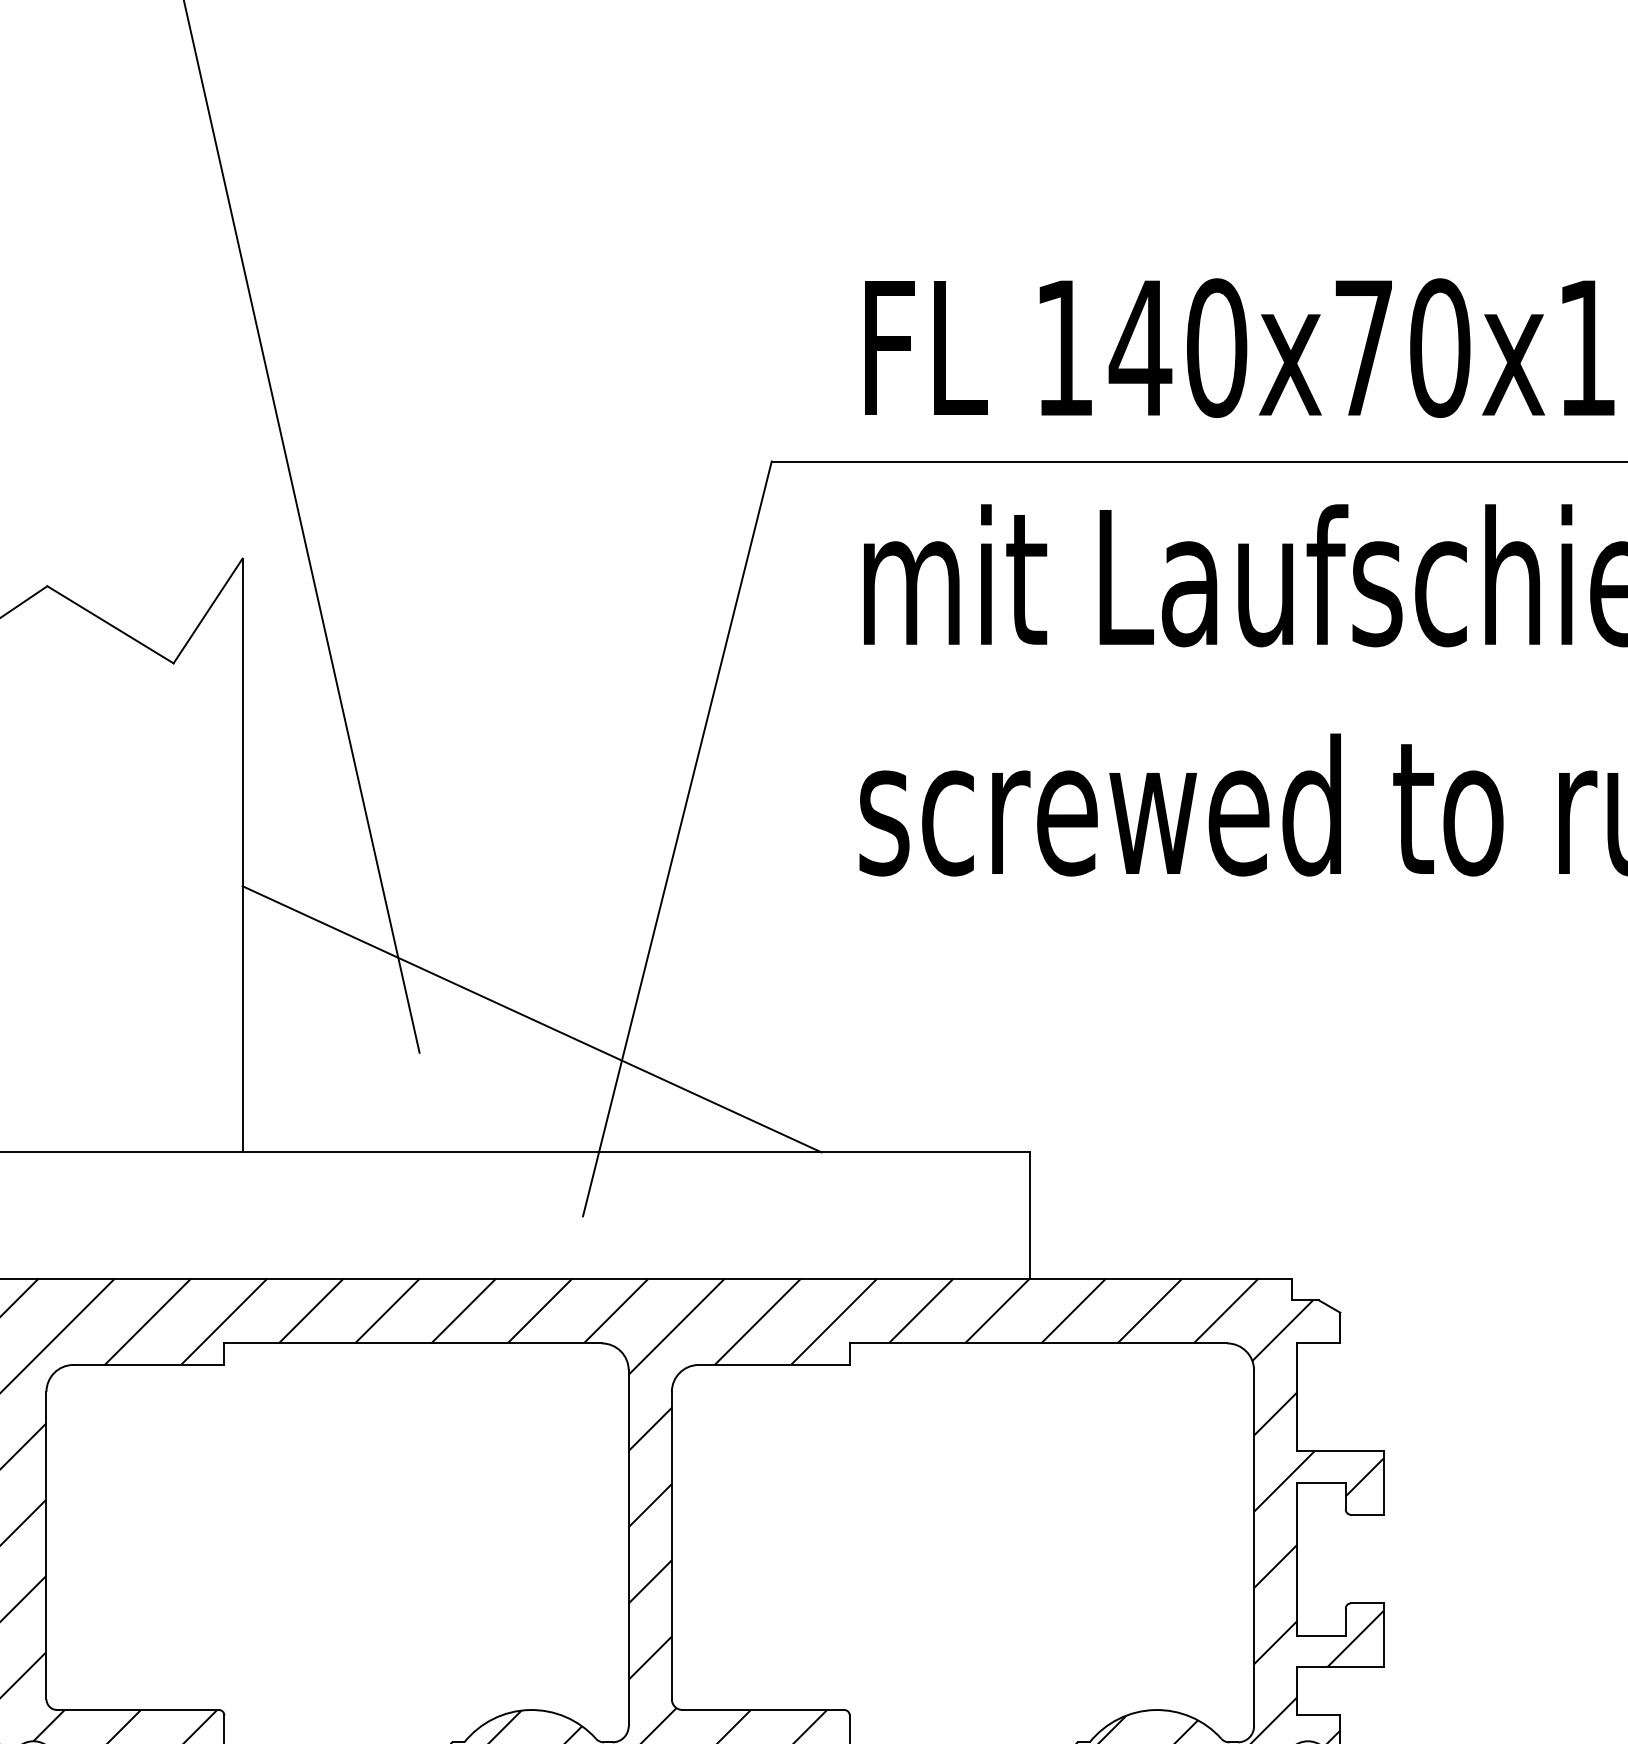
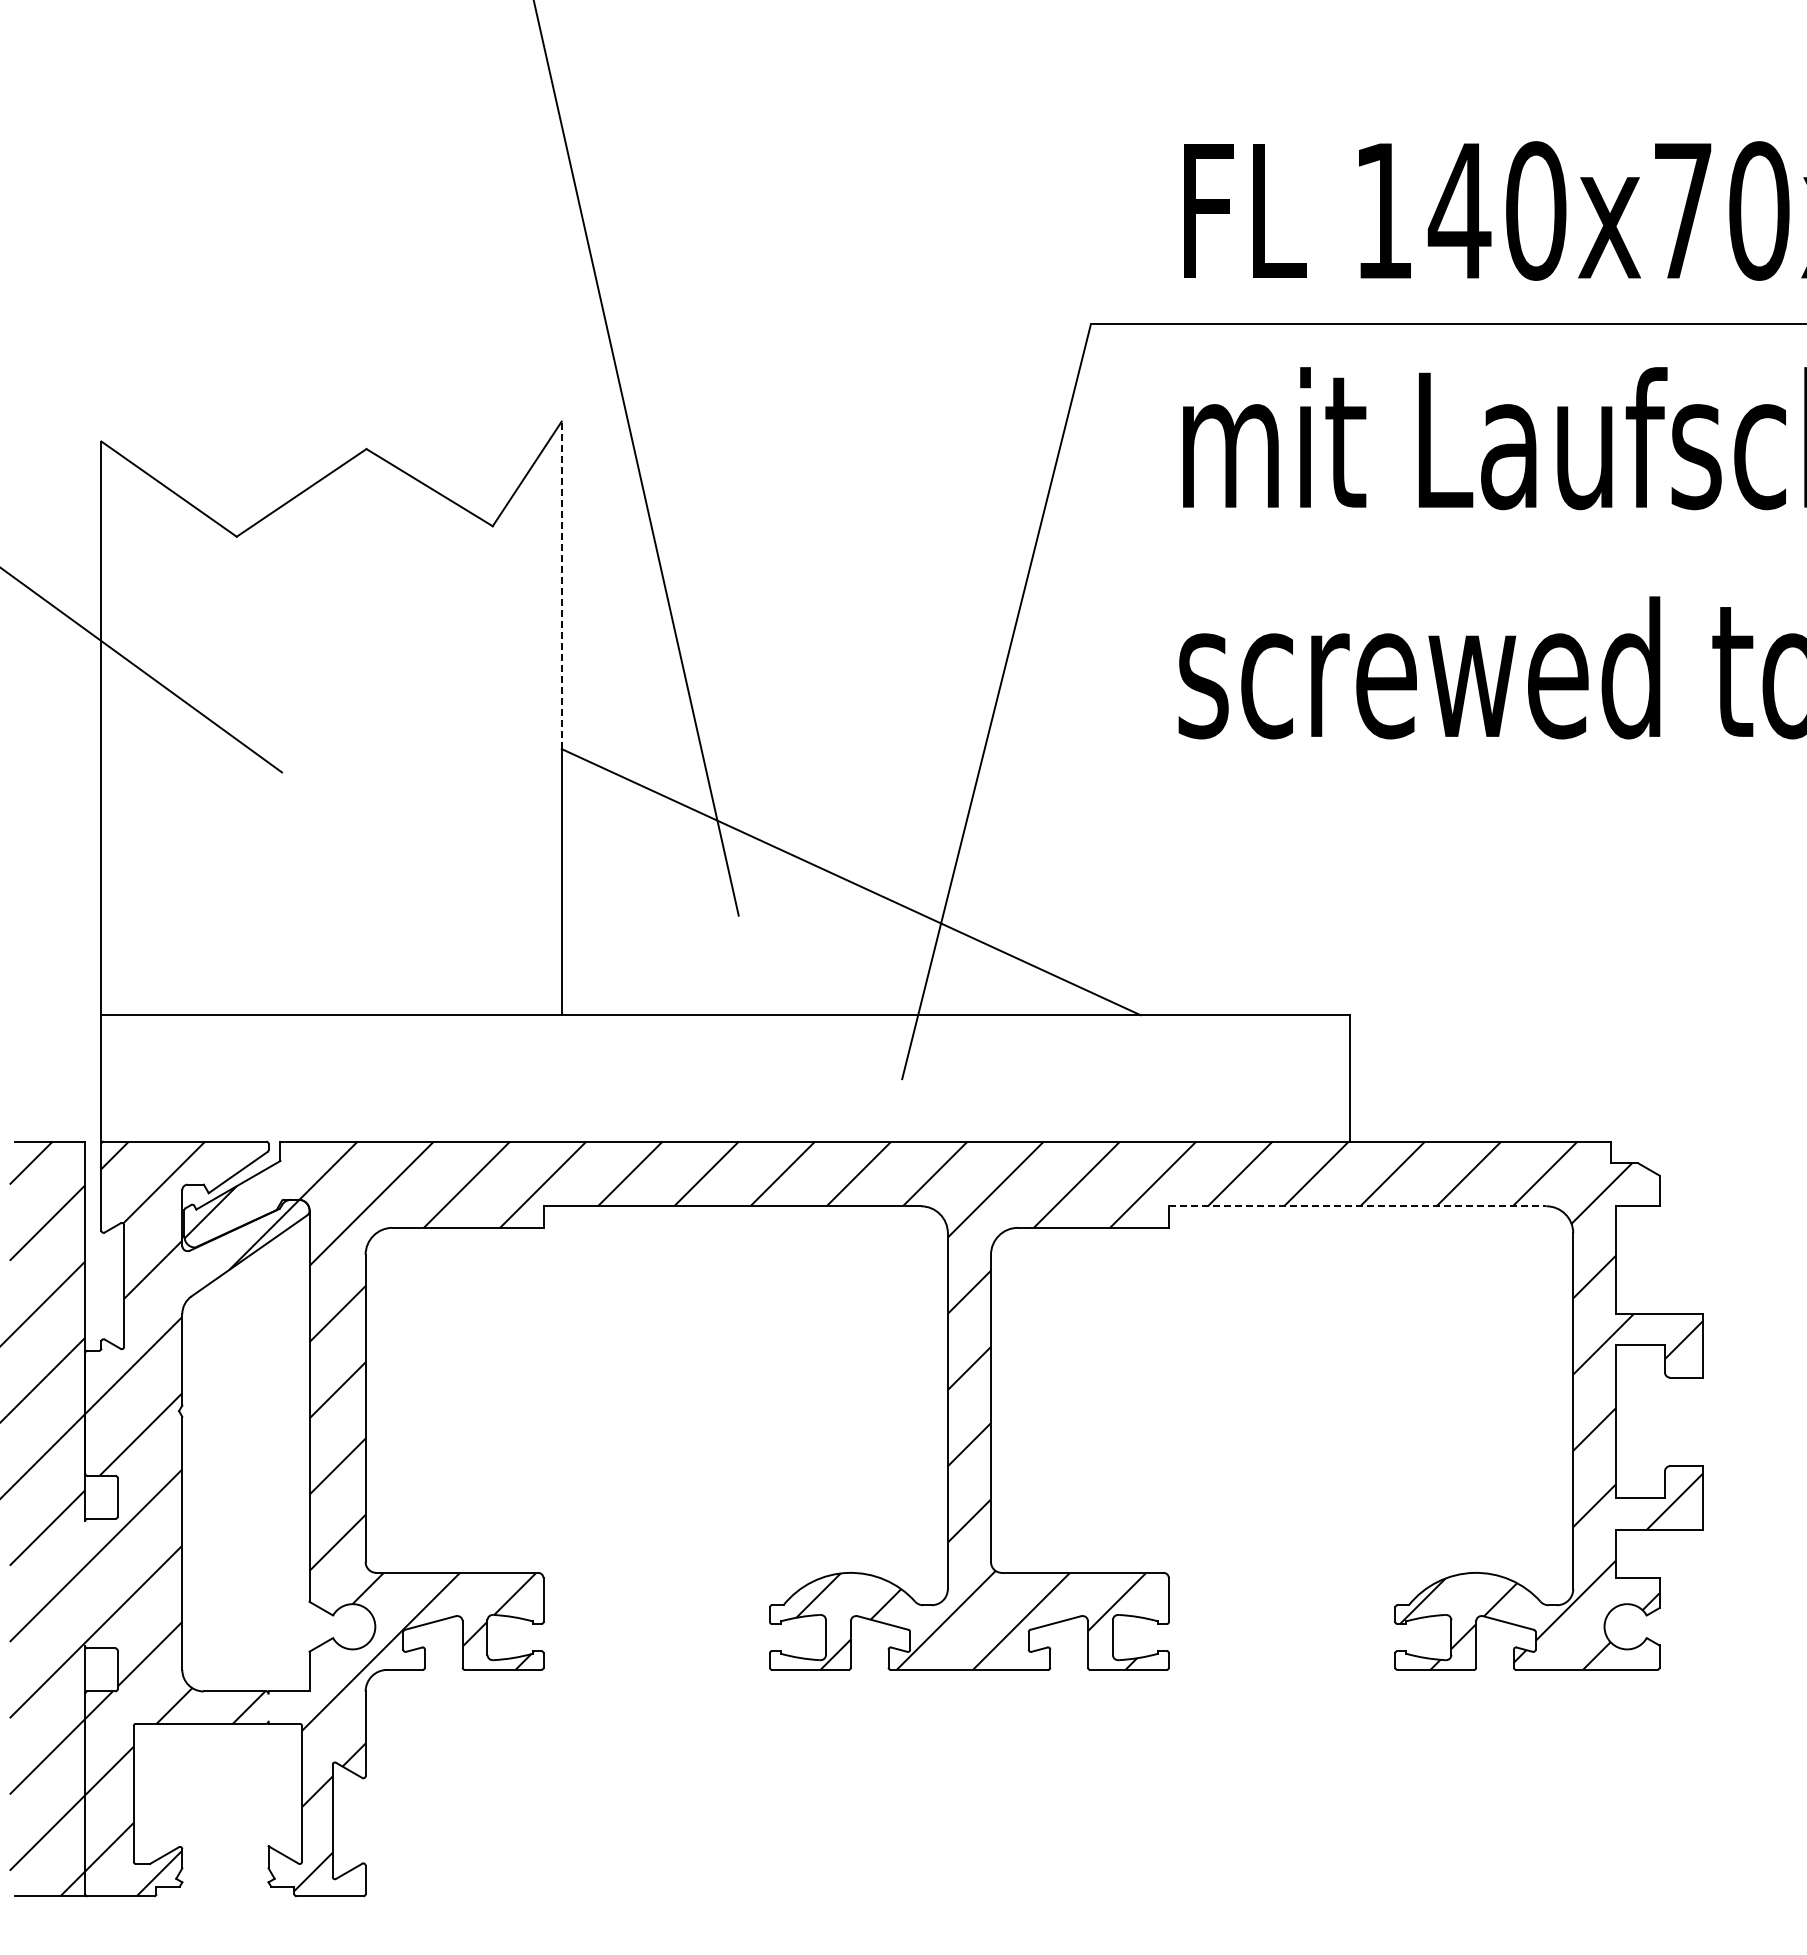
line: (242, 722) -> (561, 585), solid -> dashed
line: (1038, 1343) -> (1357, 1206), solid -> dashed

